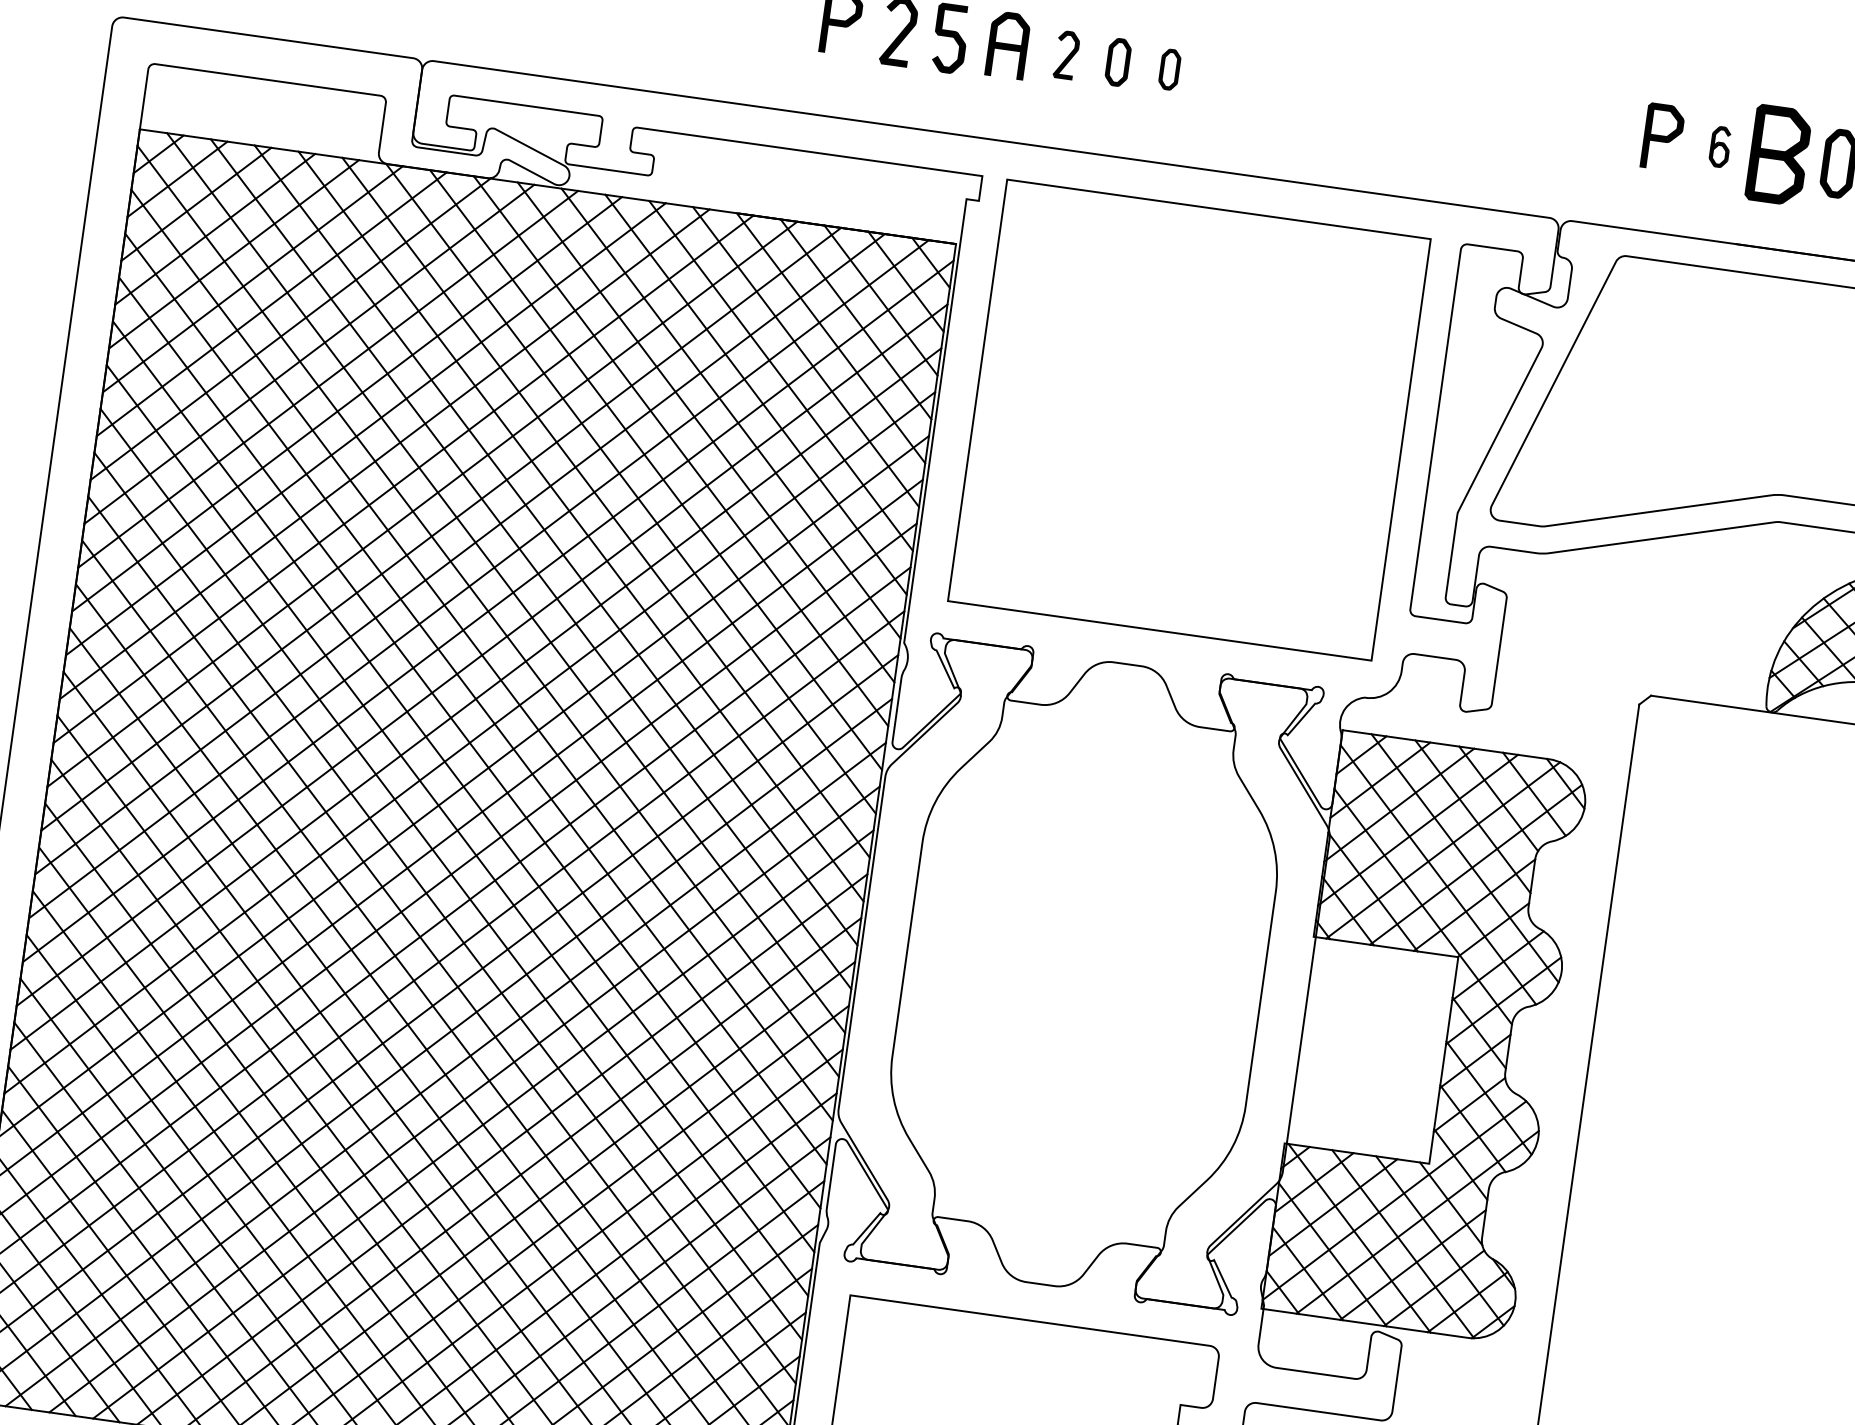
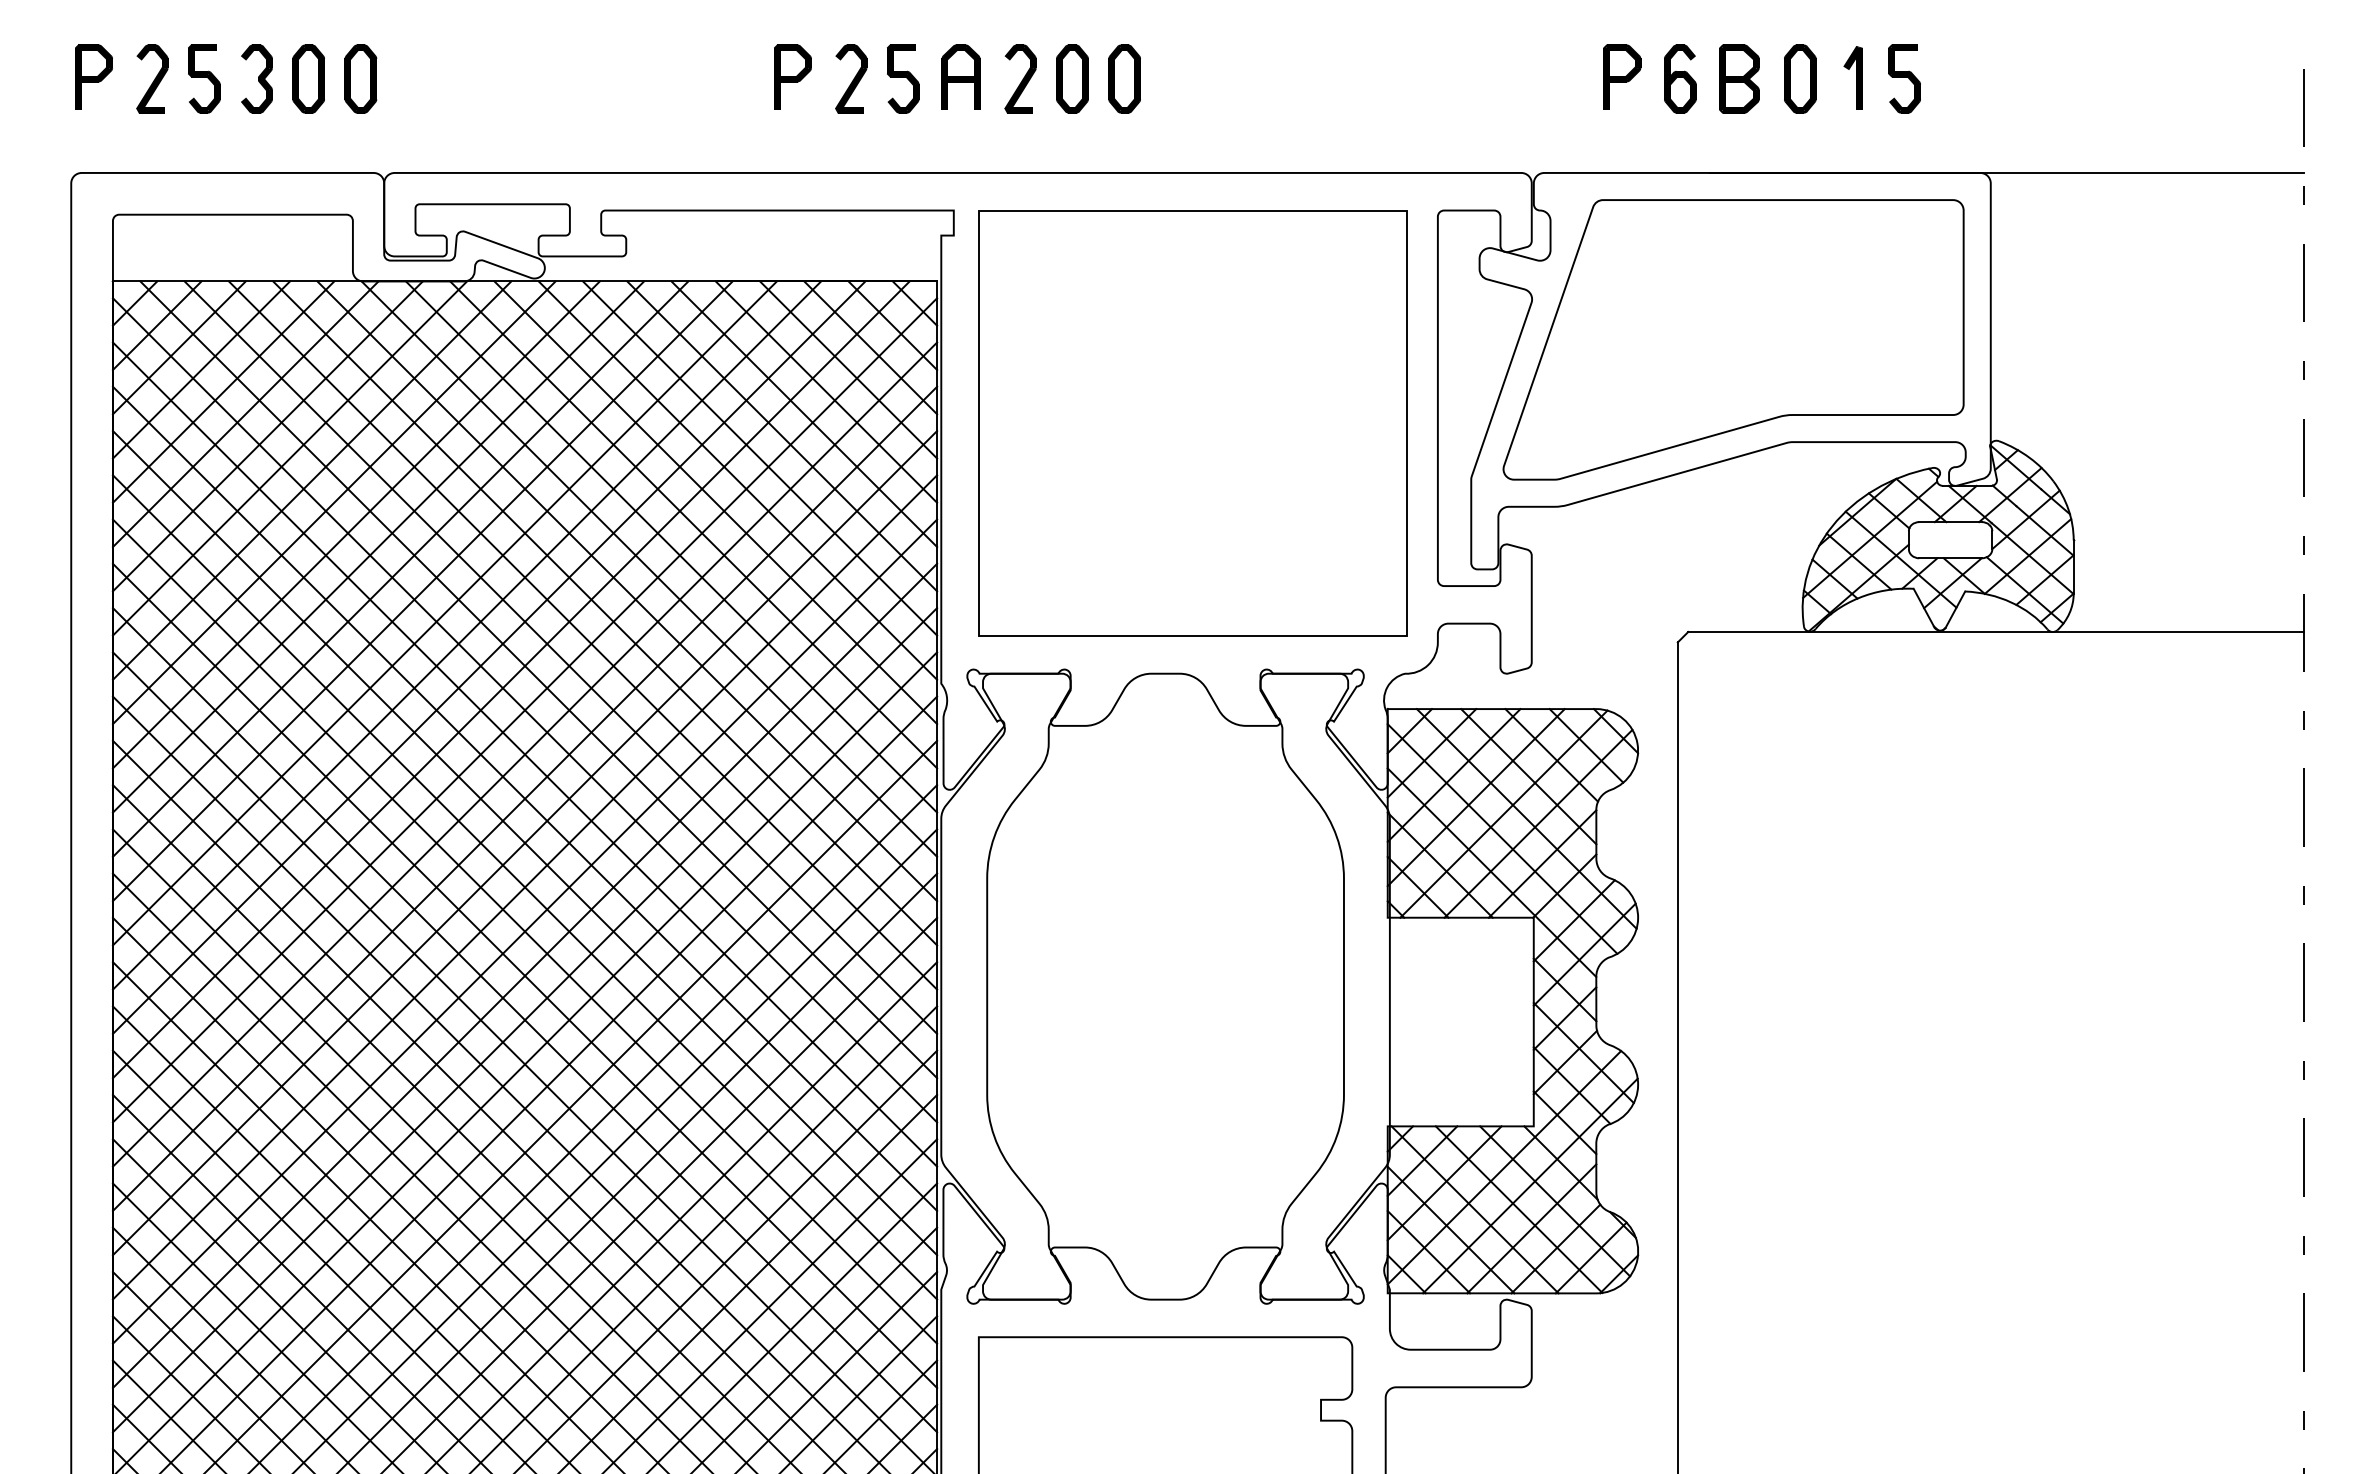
part: (1066, 54) -> (1020, 78), size x1.43
part: (1118, 61) -> (1072, 78), size x1.43
part: (1169, 69) -> (1124, 78), size x1.67
part: (1720, 146) -> (1680, 78), size x1.67
part: (1778, 154) -> (1739, 78), size x0.71

